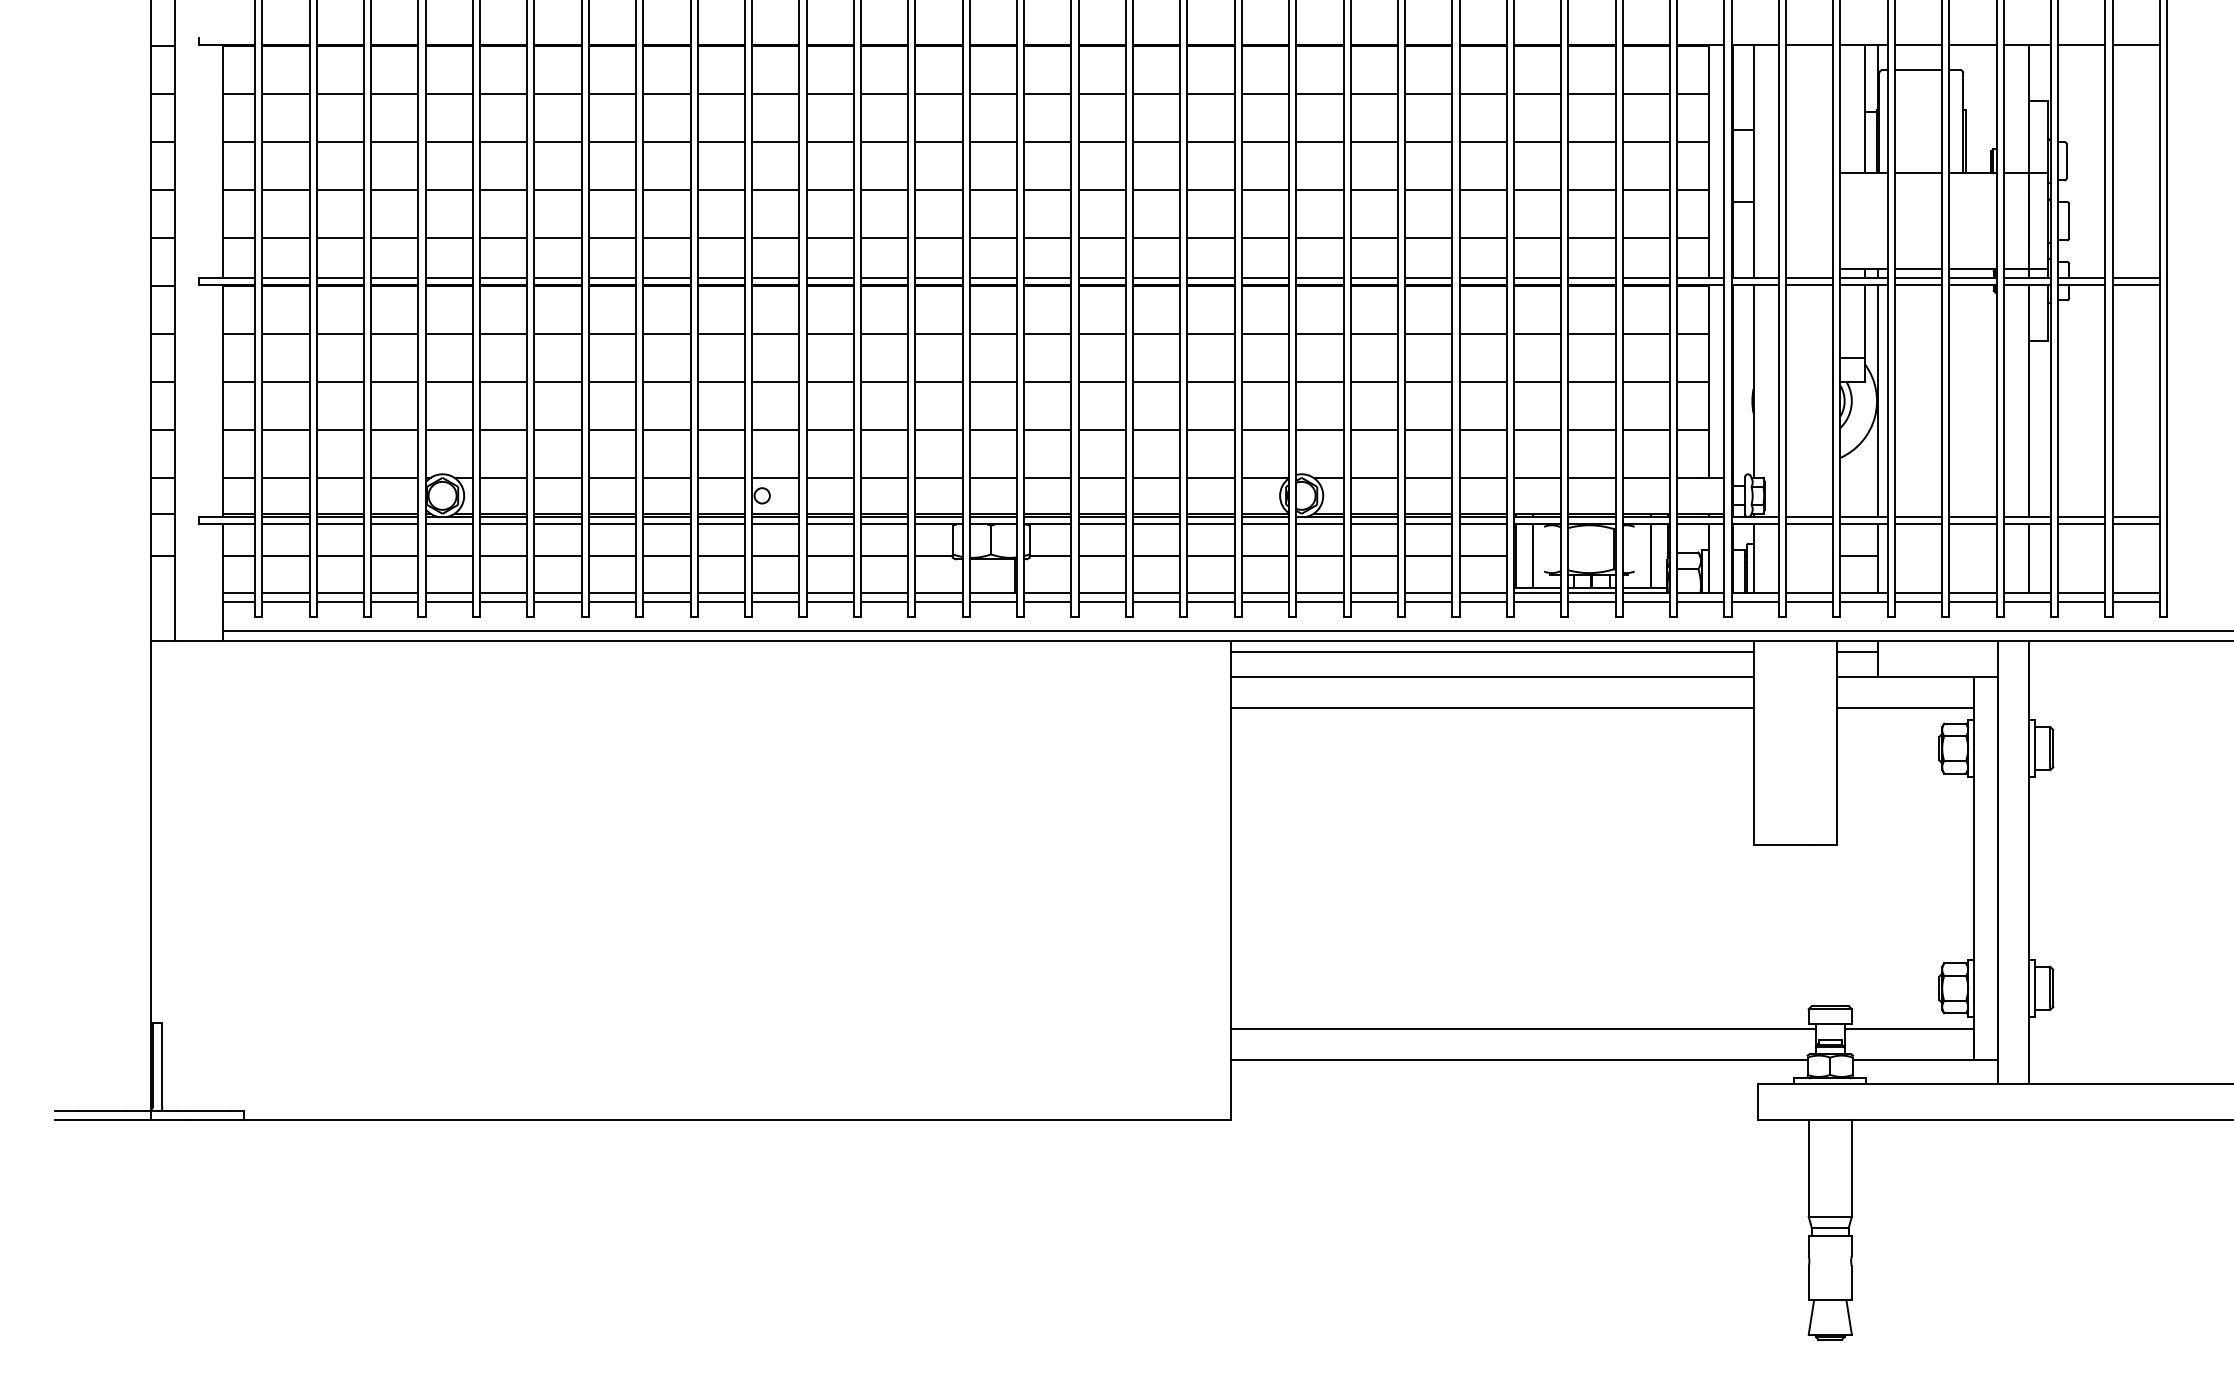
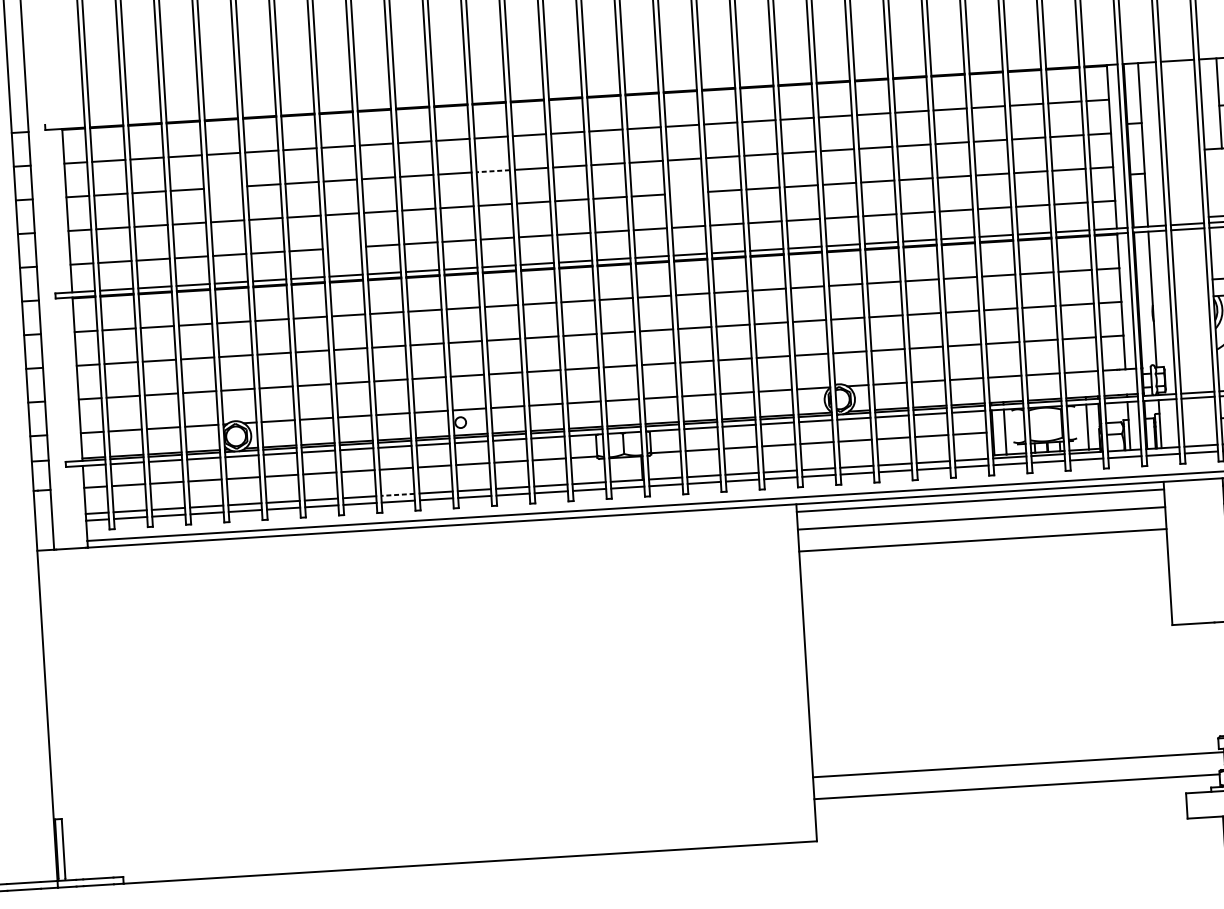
line: (448, 142) -> (225, 187), removed
line: (830, 142) -> (493, 171), solid -> dashed
line: (1101, 190) -> (686, 193), removed
line: (612, 238) -> (344, 248), removed
line: (666, 592) -> (397, 494), solid -> dashed

